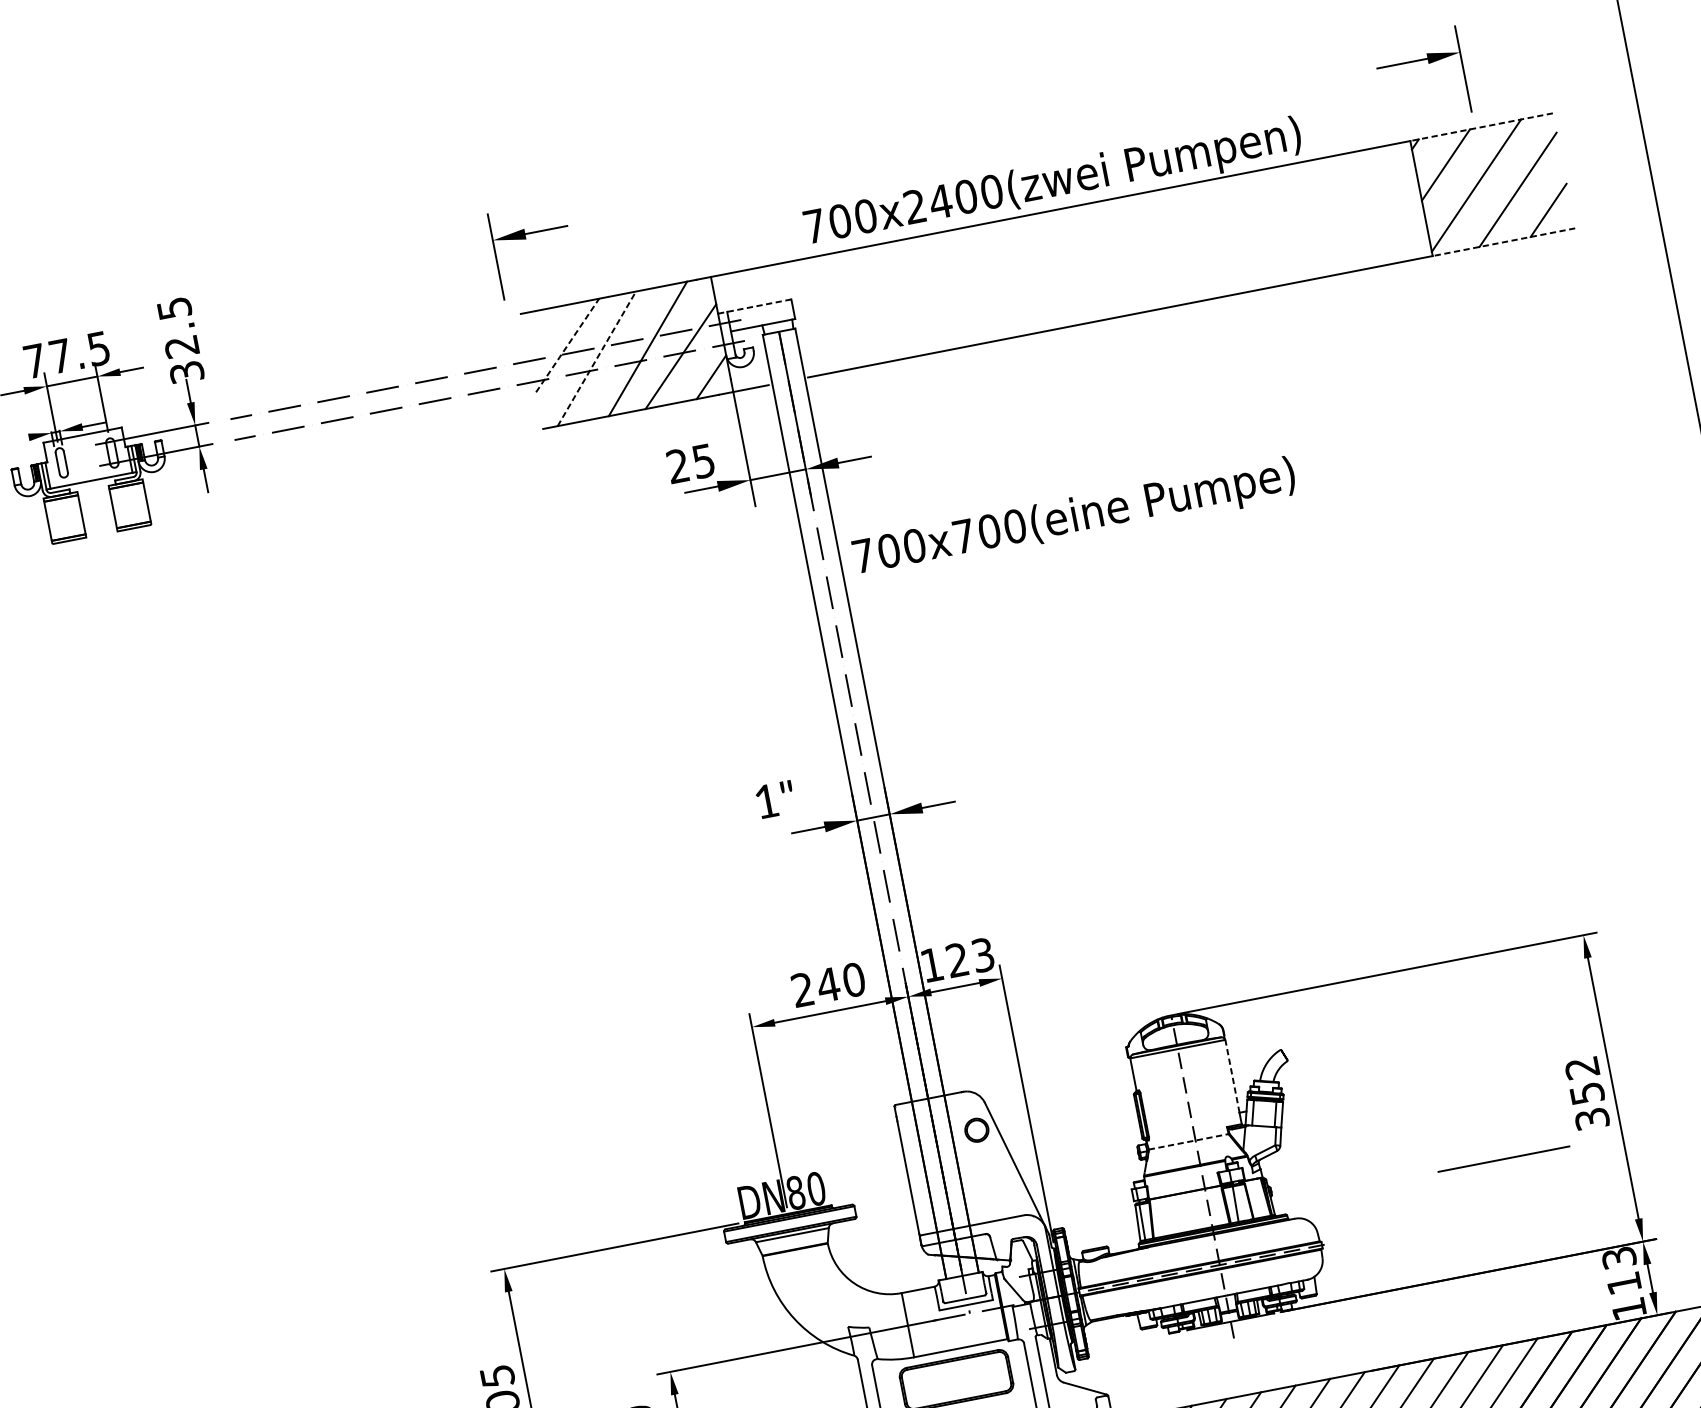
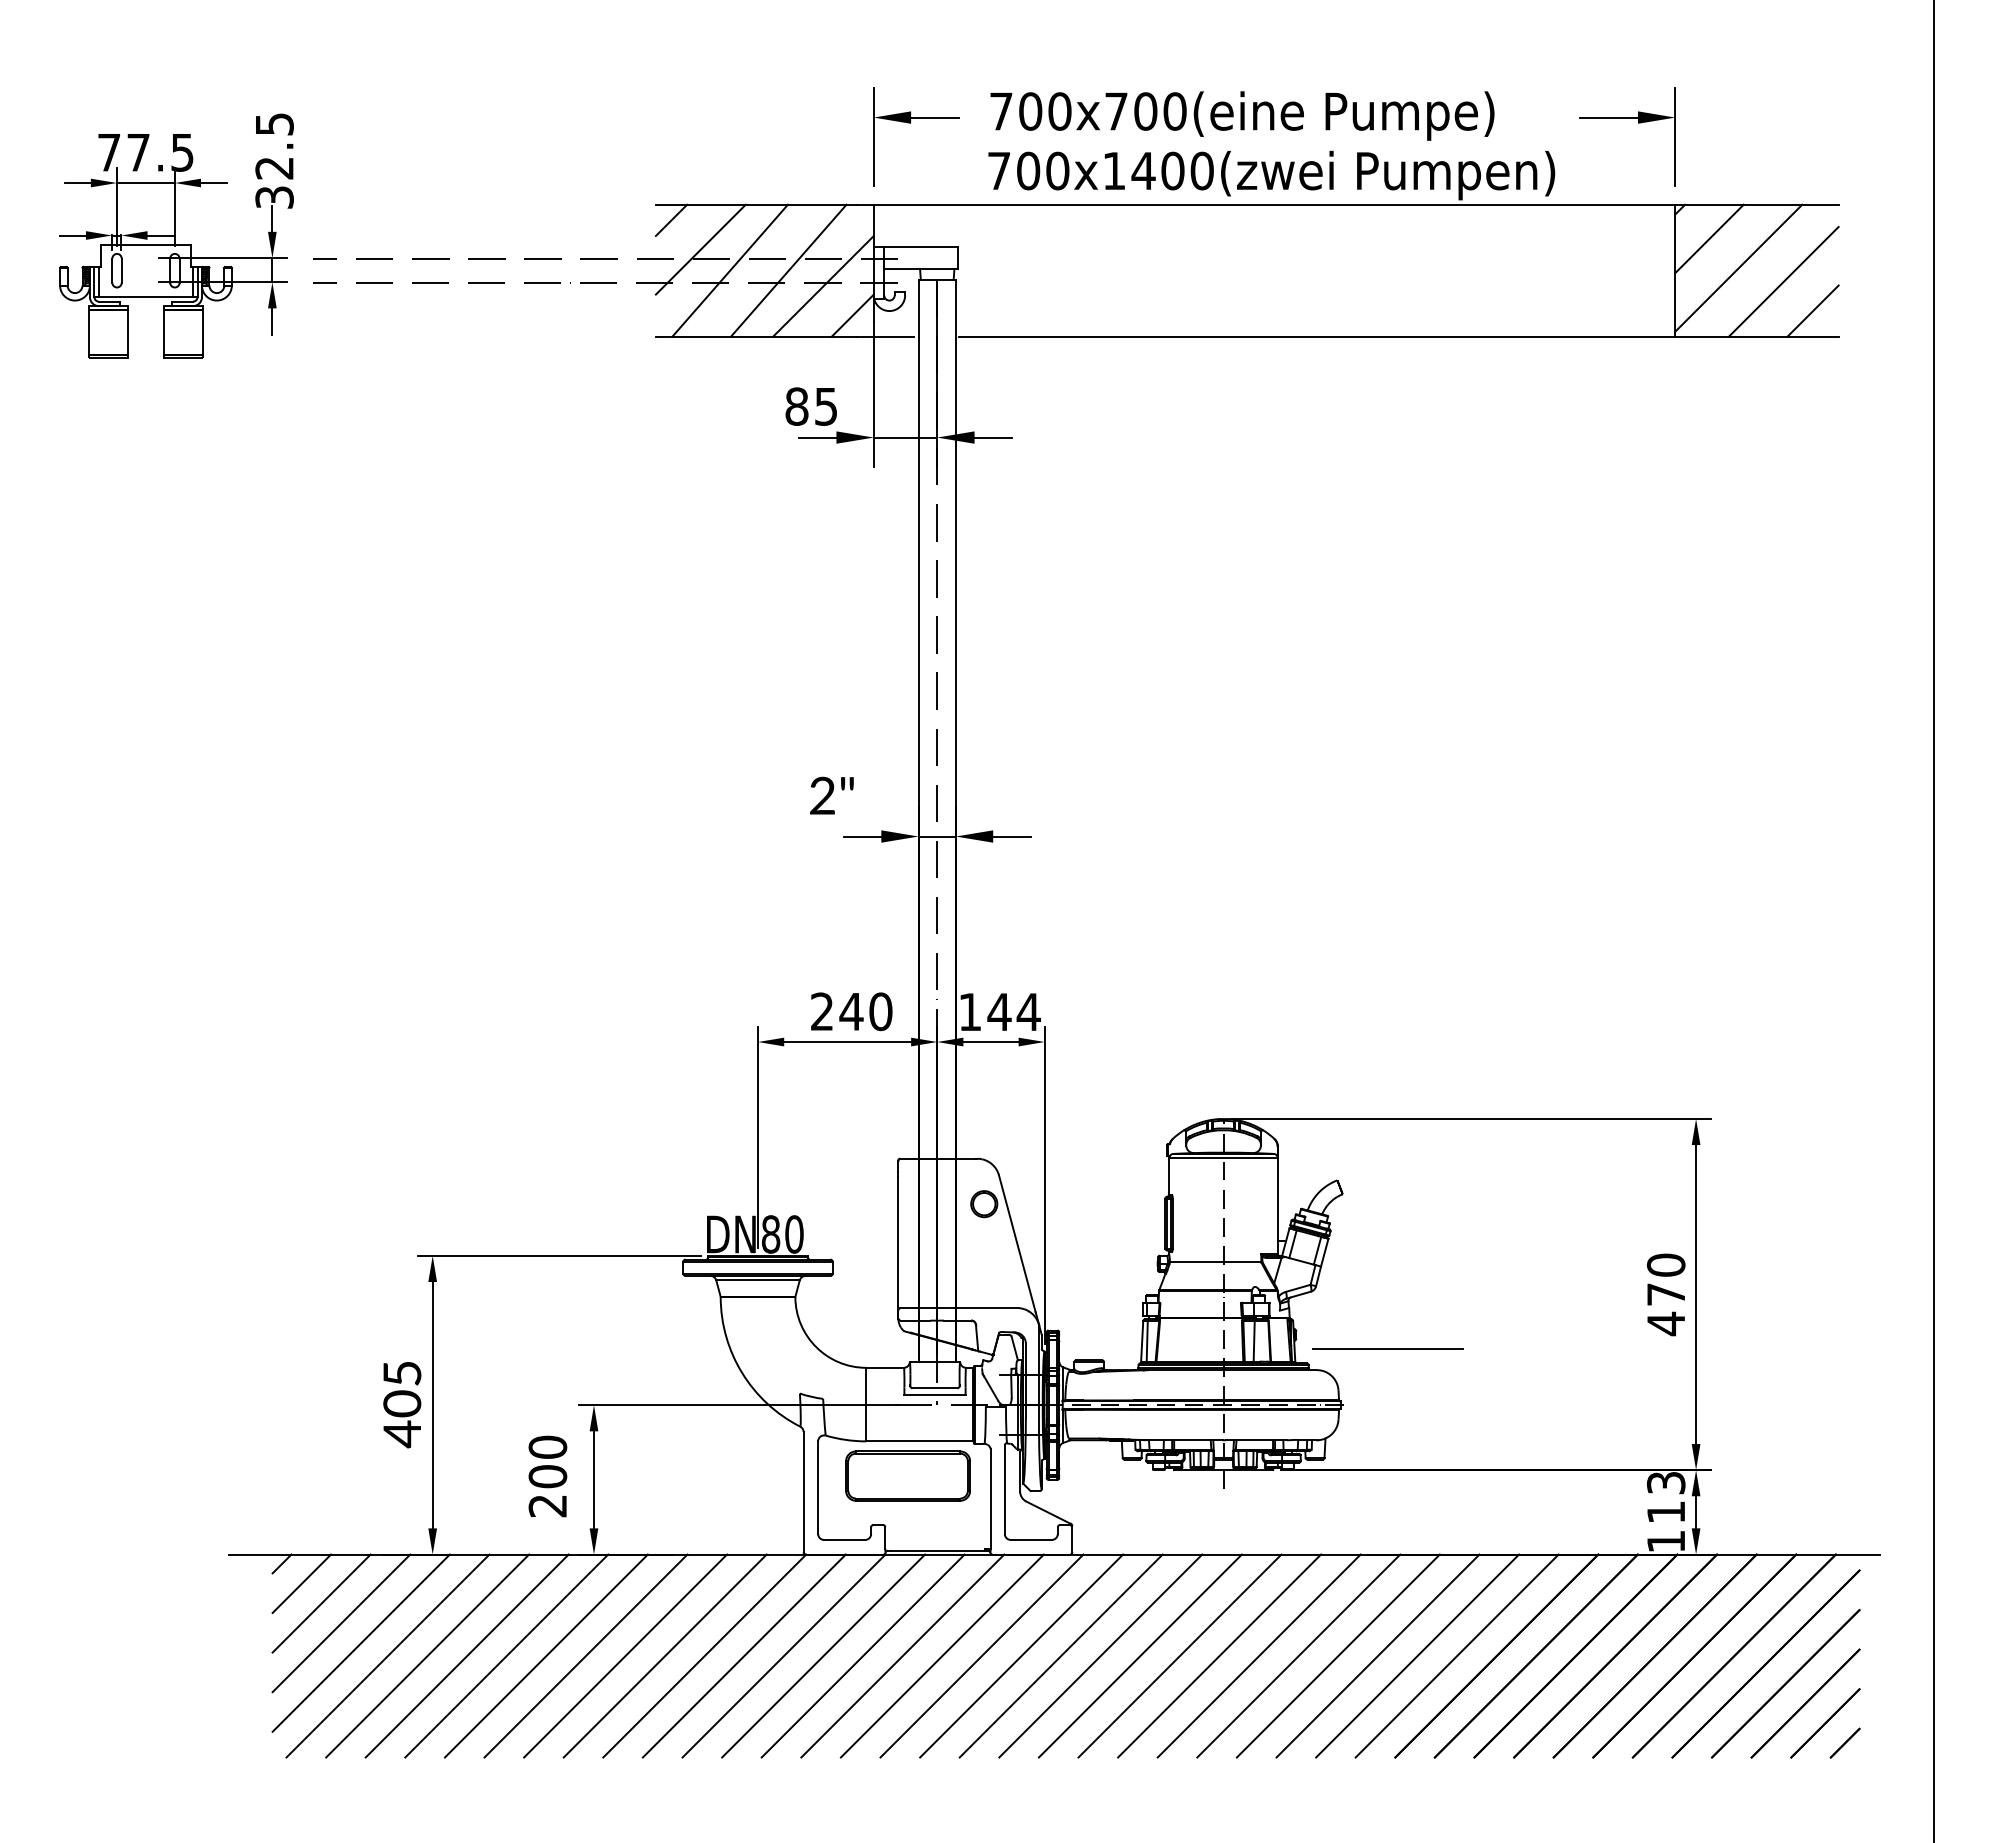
part: (1429, 63) -> (1638, 123), moved
line: (1481, 127) -> (1756, 204), dashed -> solid
text: (914, 206) -> (1113, 170), 700x2400(zwei -> 700x1400(zwei
part: (525, 239) -> (910, 123), moved
line: (1503, 242) -> (1756, 336), dashed -> solid
line: (755, 306) -> (916, 246), dashed -> solid
line: (537, 325) -> (671, 220), added
line: (567, 345) -> (700, 249), dashed -> solid
line: (597, 358) -> (730, 270), dashed -> solid
line: (16, 439) -> (72, 235), added
text: (677, 466) -> (796, 406), 25 -> 85
text: (1074, 518) -> (1242, 115), moved
text: (766, 801) -> (822, 795), 1" -> 2"
text: (969, 957) -> (1013, 1011), 123 -> 144
line: (1231, 1071) -> (1278, 1194), dashed -> solid
text: (1587, 1093) -> (1666, 1294), 352 -> 470
line: (1188, 1141) -> (1215, 1262), dashed -> solid
line: (1503, 1158) -> (1387, 1348), moved

